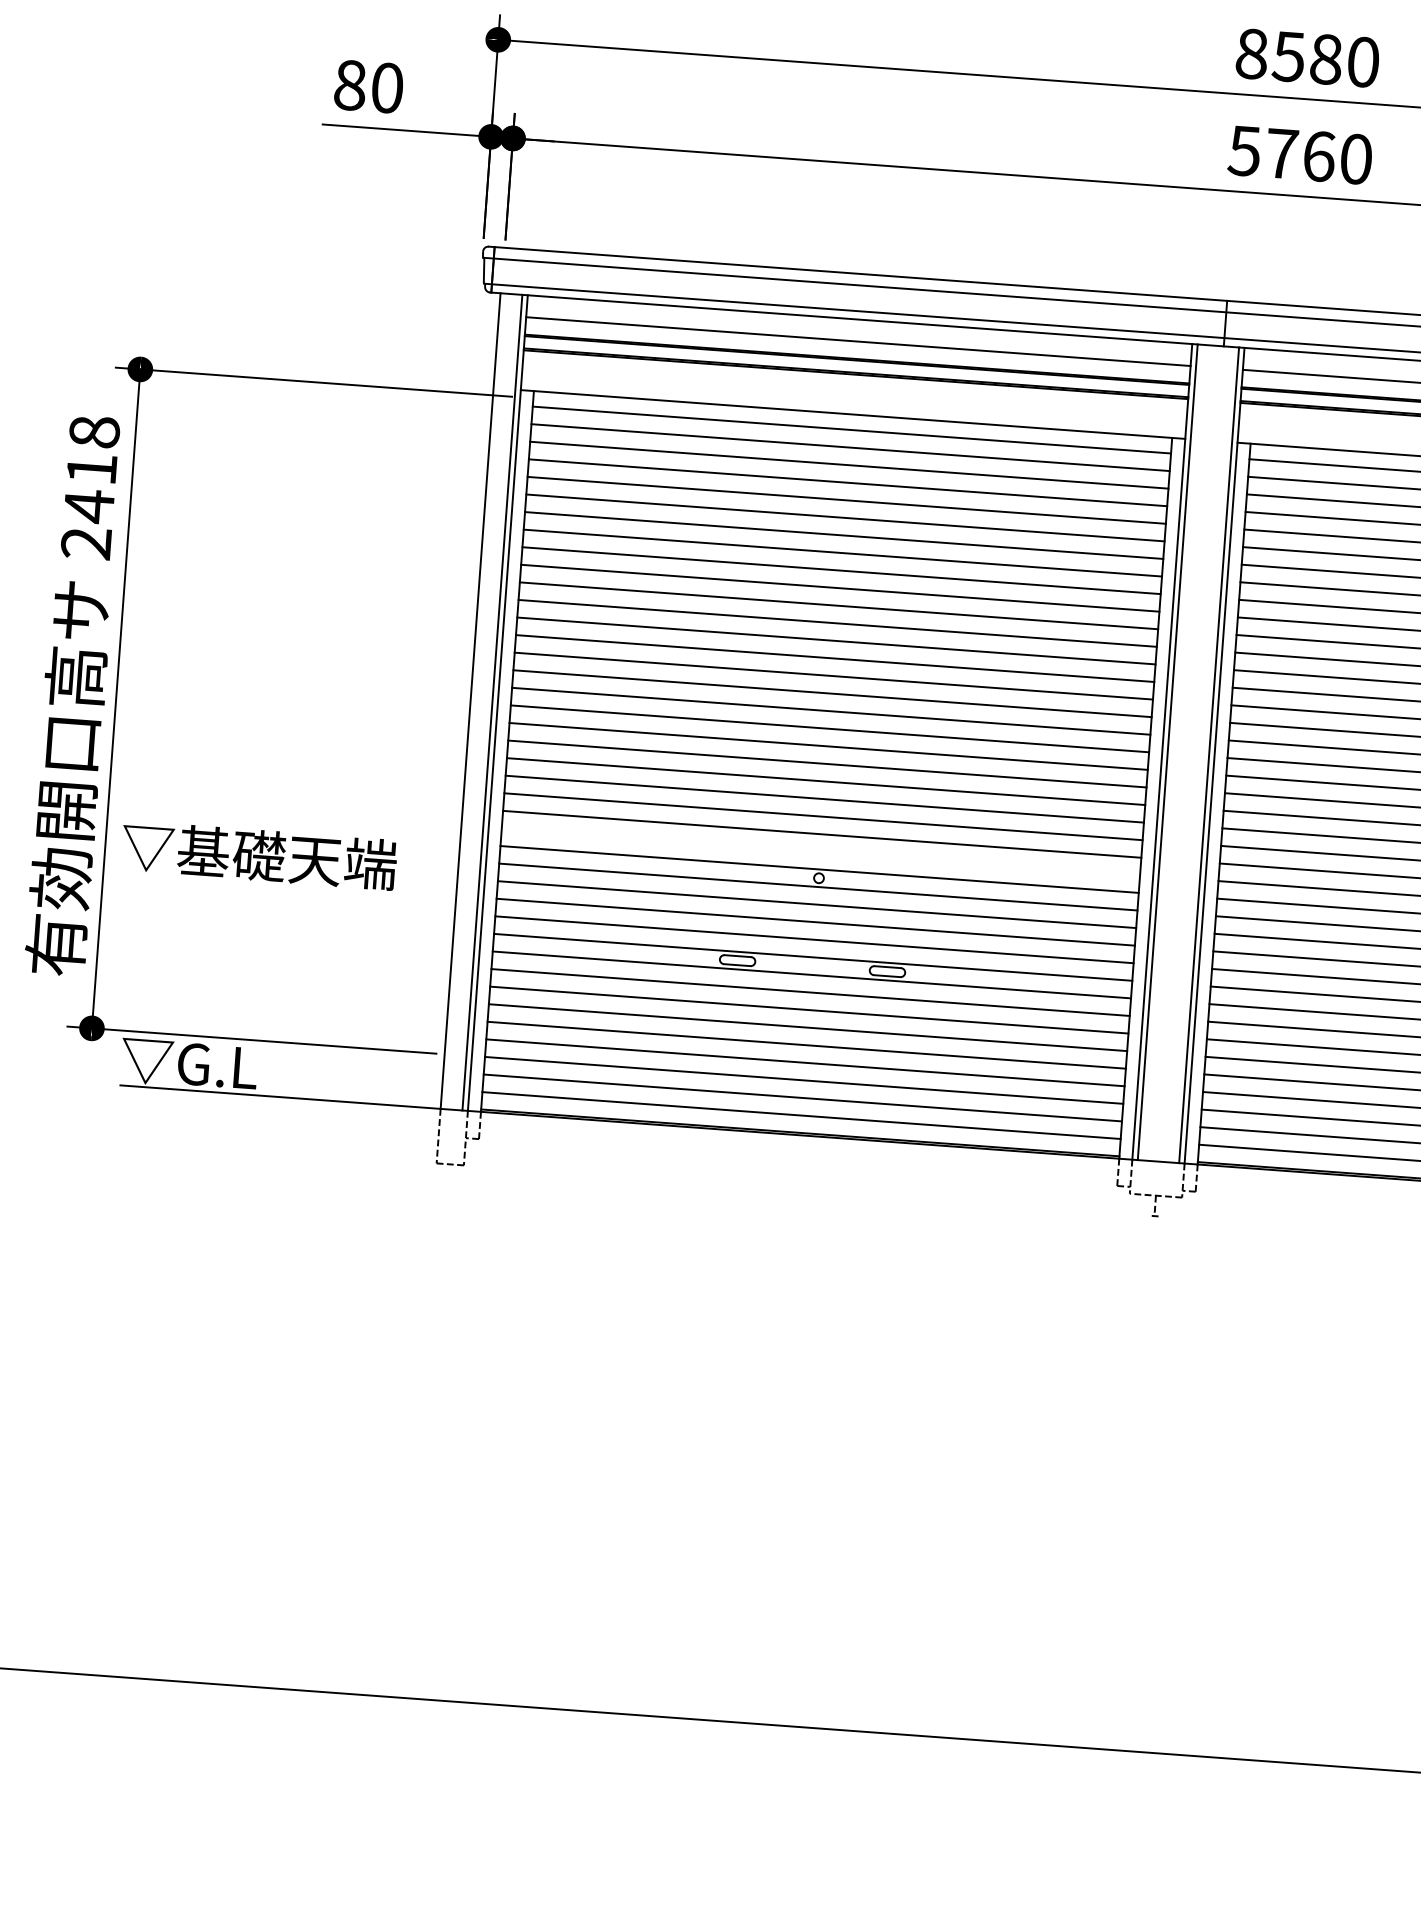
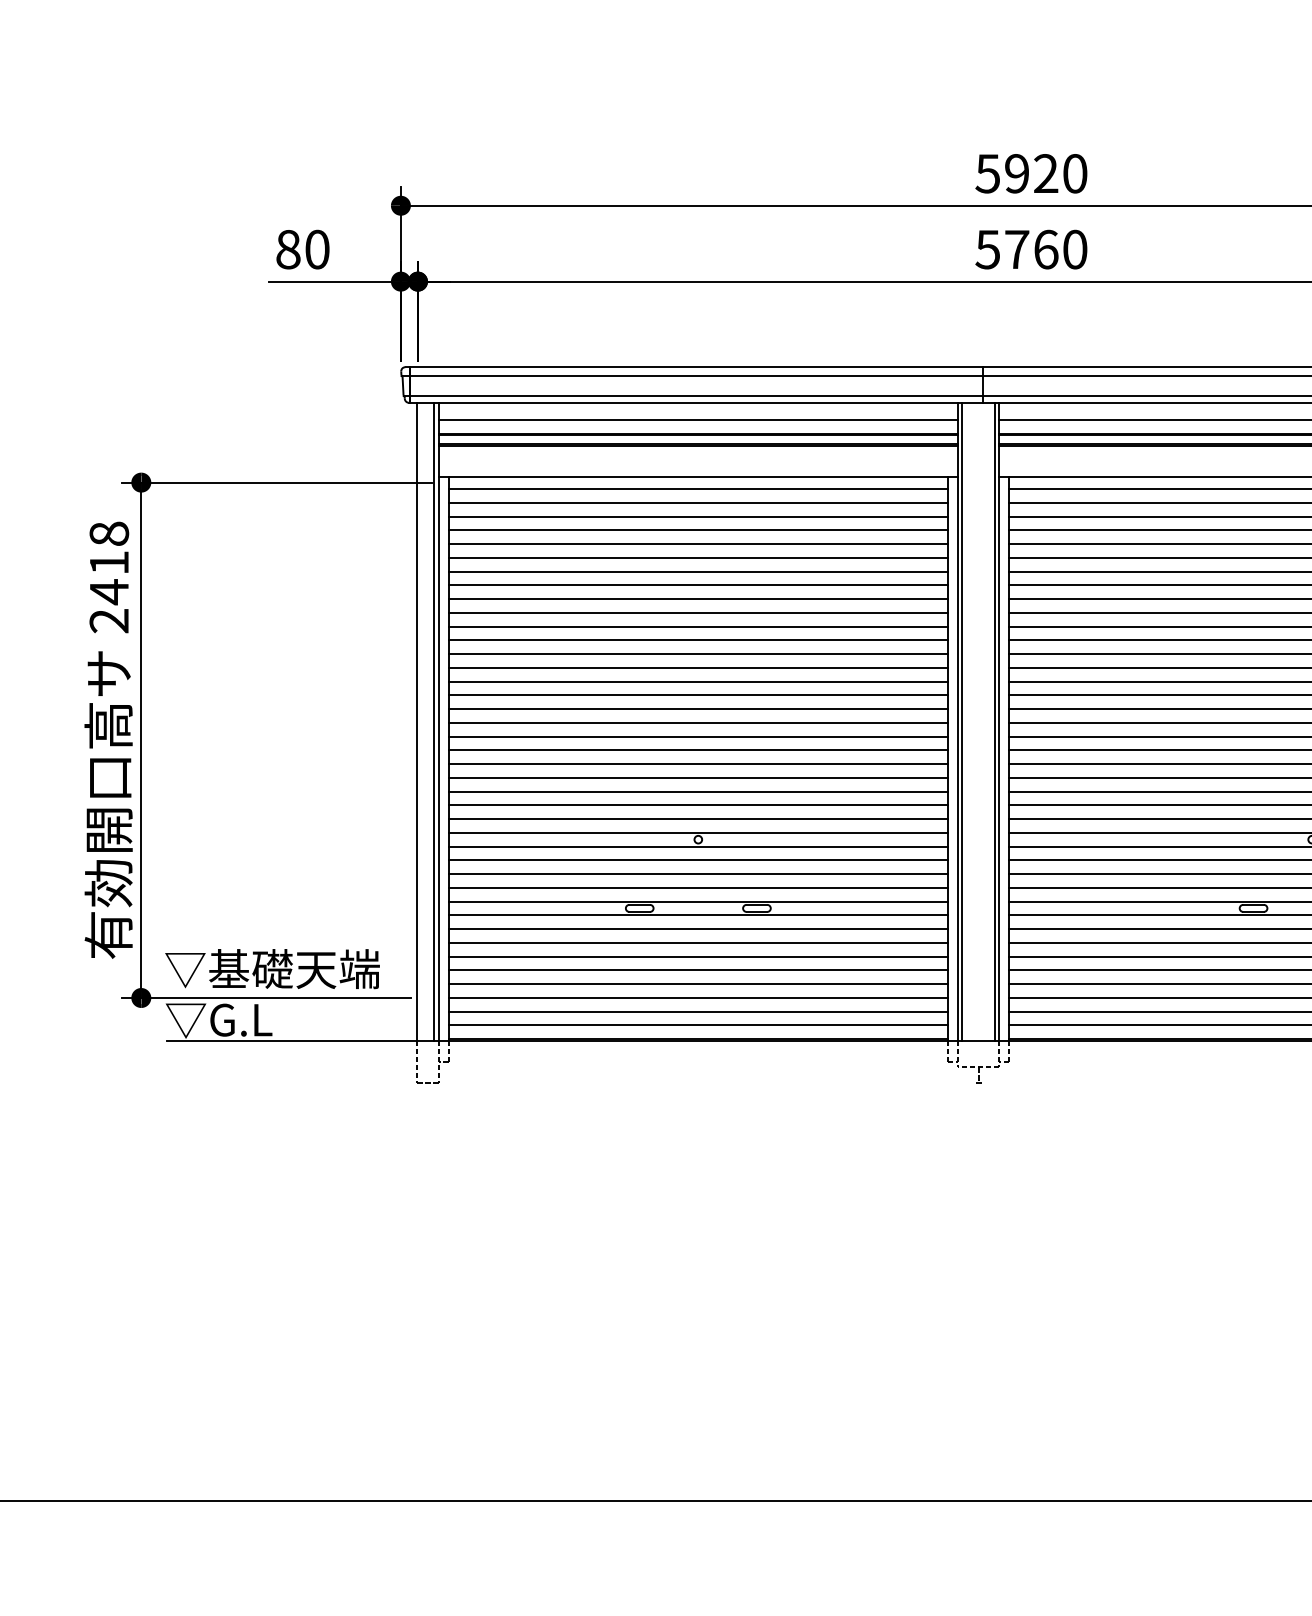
text: (1288, 56) -> (1016, 173), 8580 -> 5920
line: (819, 852) -> (697, 819), added
text: (259, 856) -> (272, 969), moved

